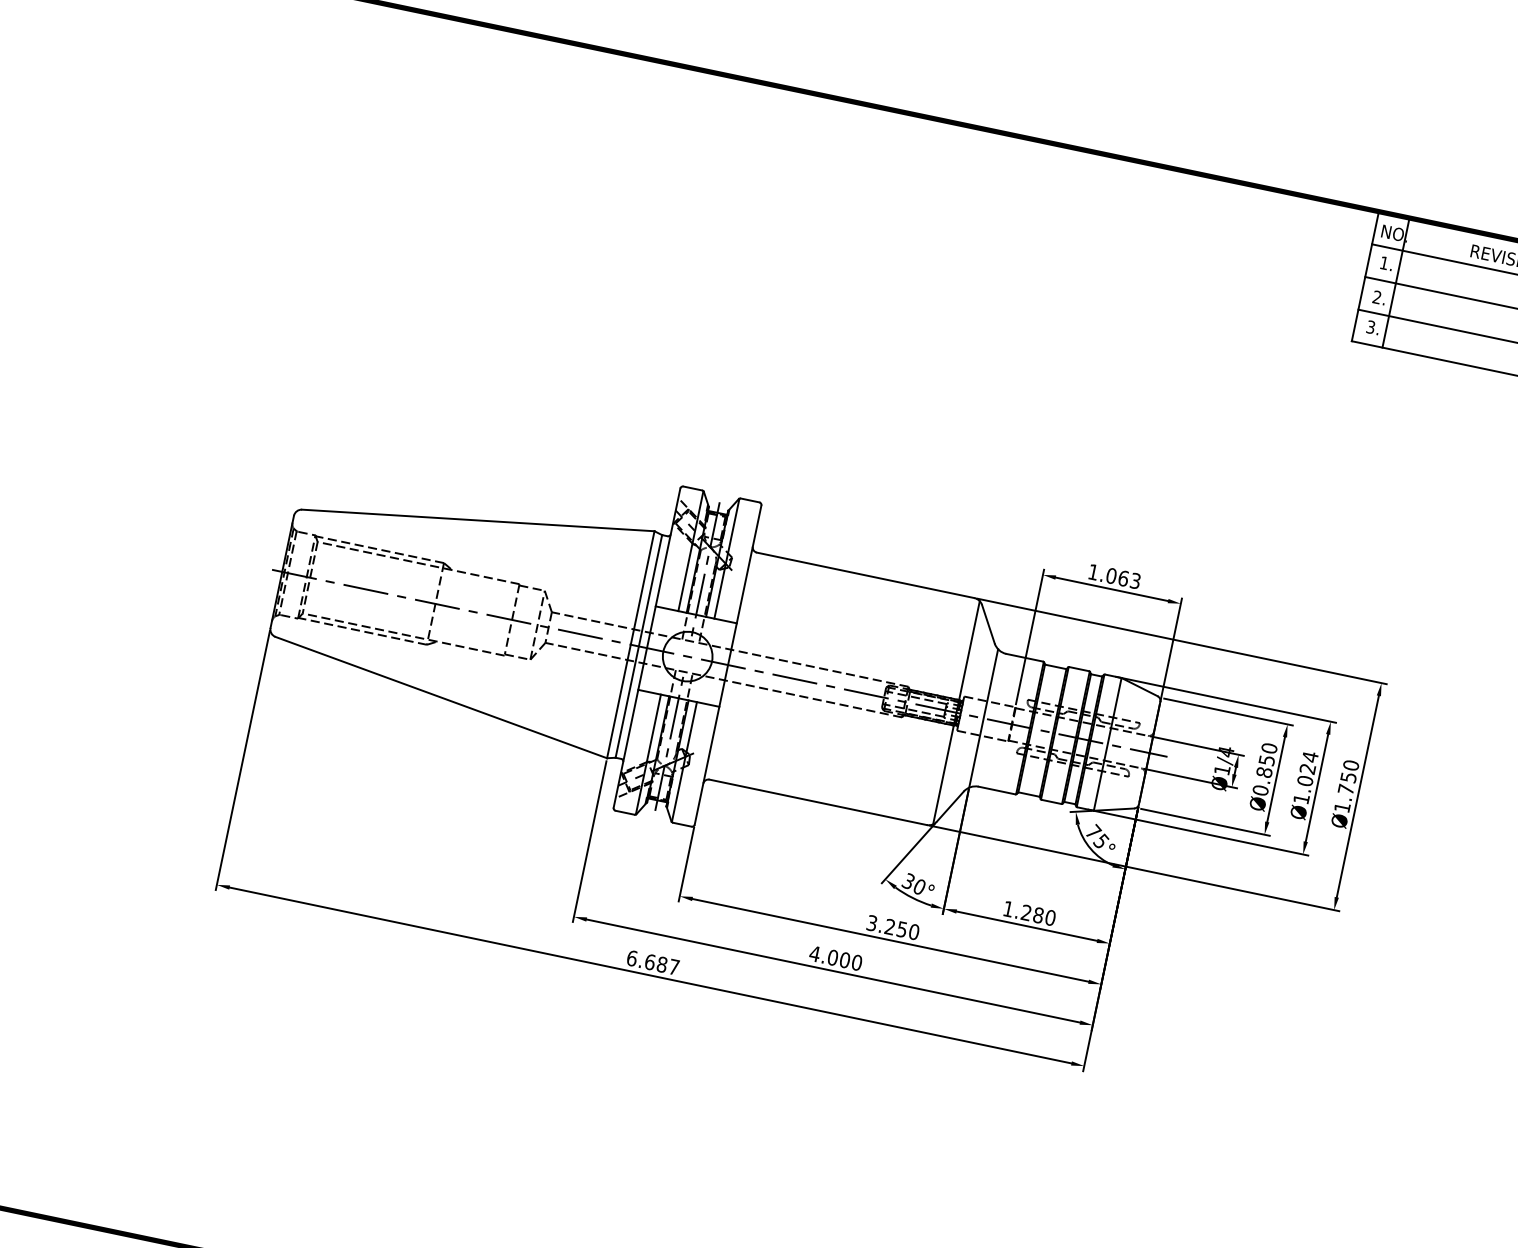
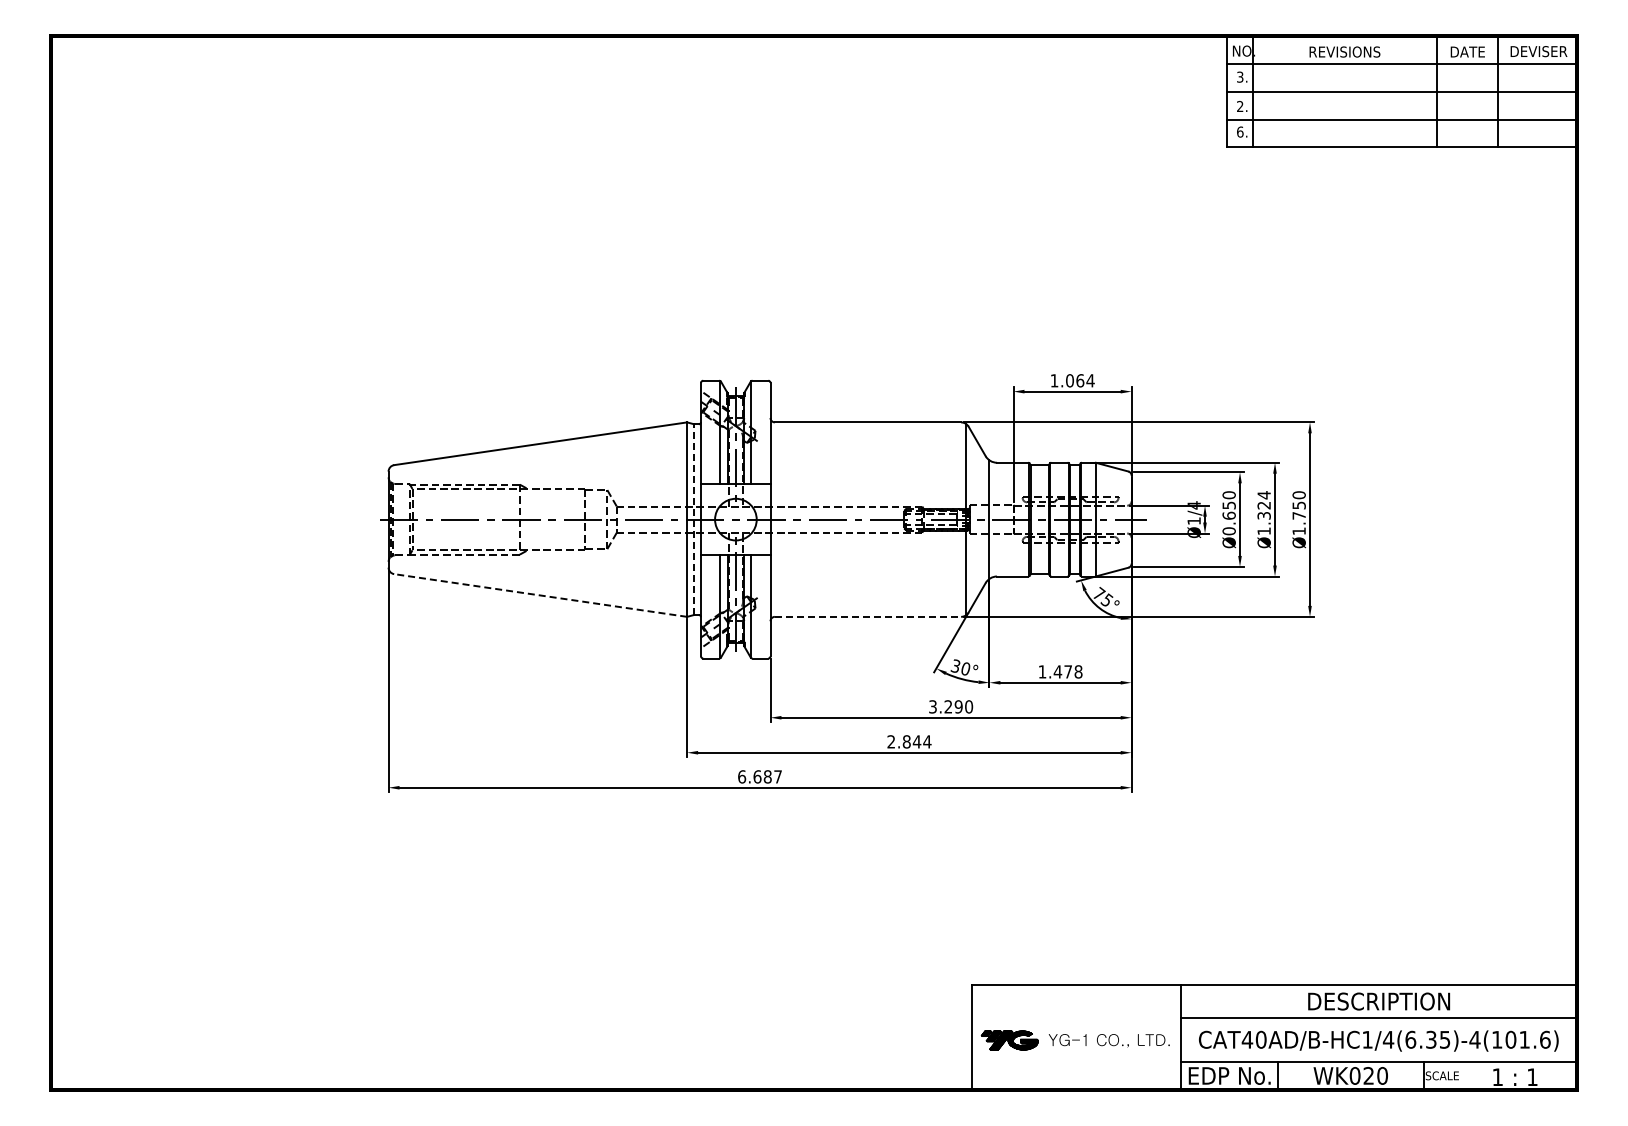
text: (1384, 262) -> (1240, 76), 1. -> 3.
text: (1371, 326) -> (1240, 131), 3. -> 6.
text: (1135, 580) -> (1090, 380), 1.063 -> 1.064
line: (639, 646) -> (694, 519), solid -> dashed
line: (441, 697) -> (540, 595), solid -> dashed
text: (1263, 771) -> (1228, 515), Ø0.850 -> Ø0.650
text: (1304, 780) -> (1263, 515), Ø1.024 -> Ø1.324
line: (818, 802) -> (868, 616), solid -> dashed
text: (1037, 914) -> (1067, 671), 1.280 -> 1.478
text: (901, 929) -> (958, 706), 3.250 -> 3.290
text: (836, 957) -> (909, 741), 4.000 -> 2.844

